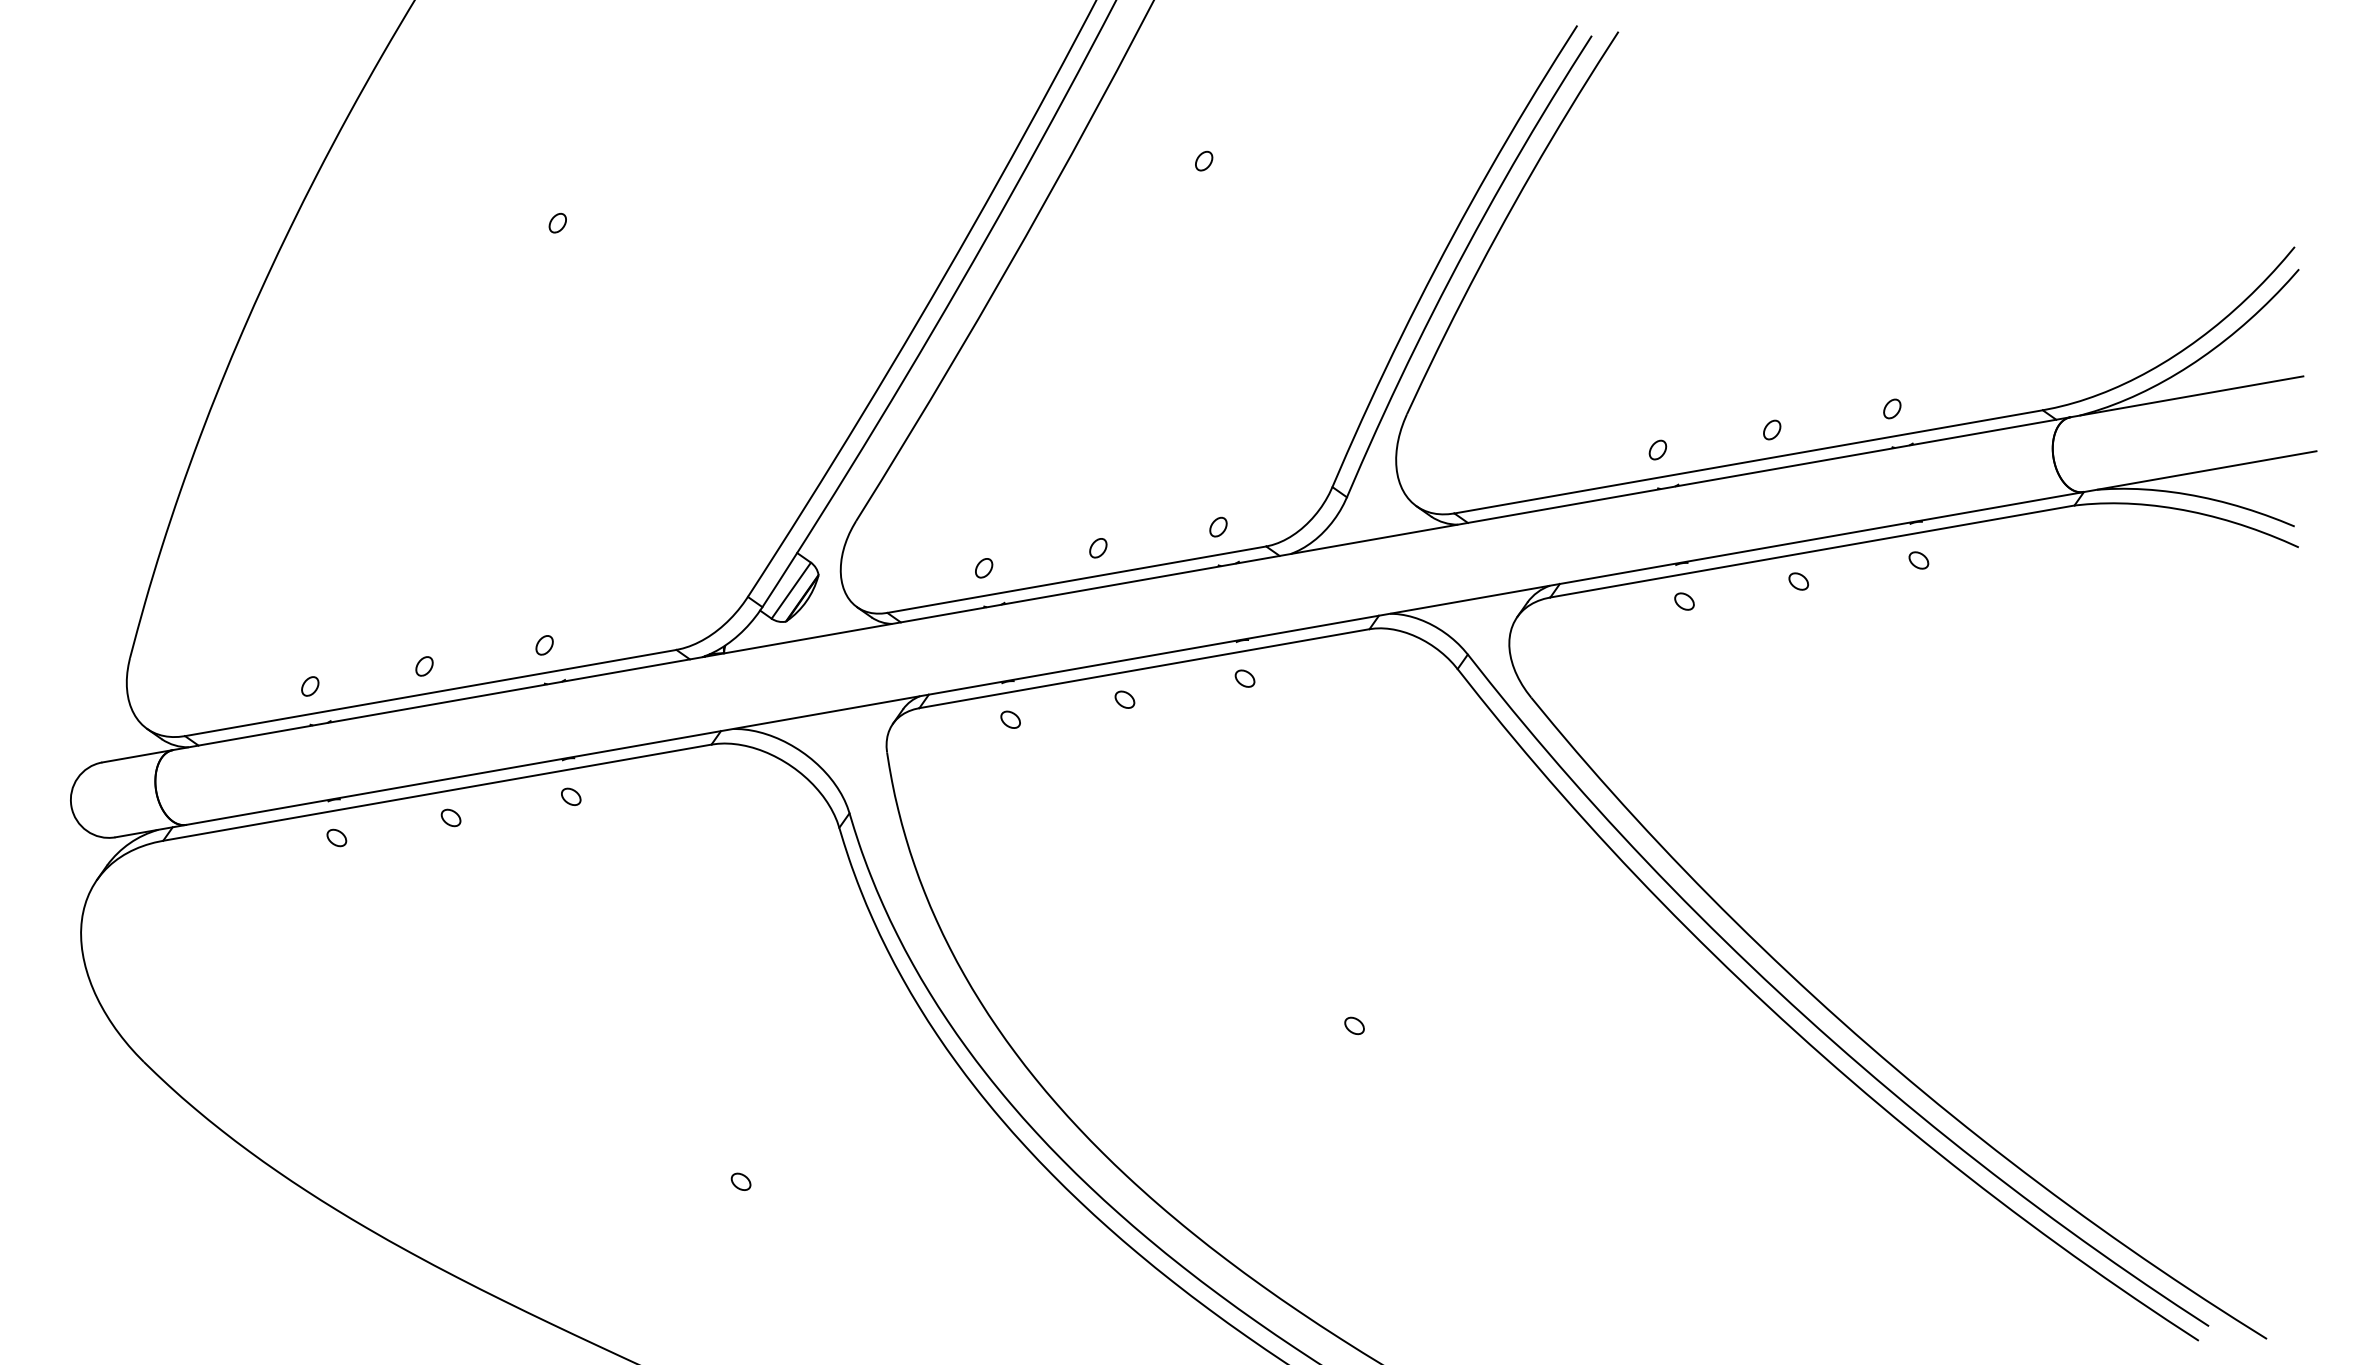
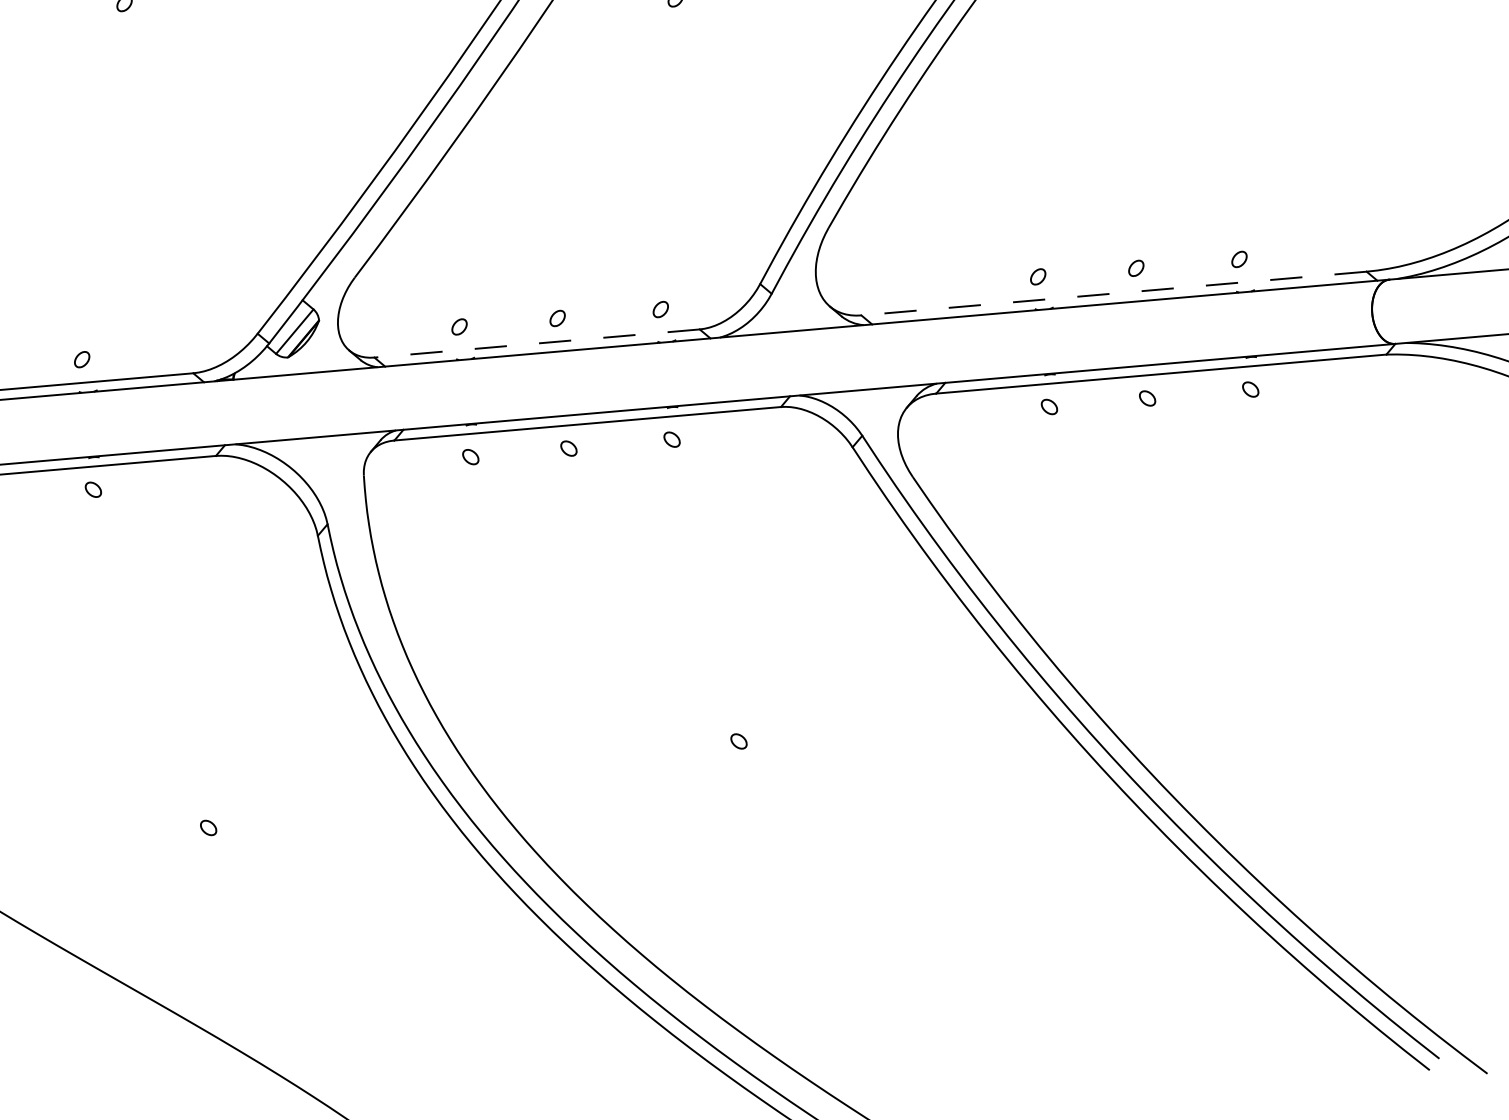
line: (1748, 461) -> (1113, 293), solid -> dashed
line: (1076, 579) -> (536, 343), solid -> dashed

